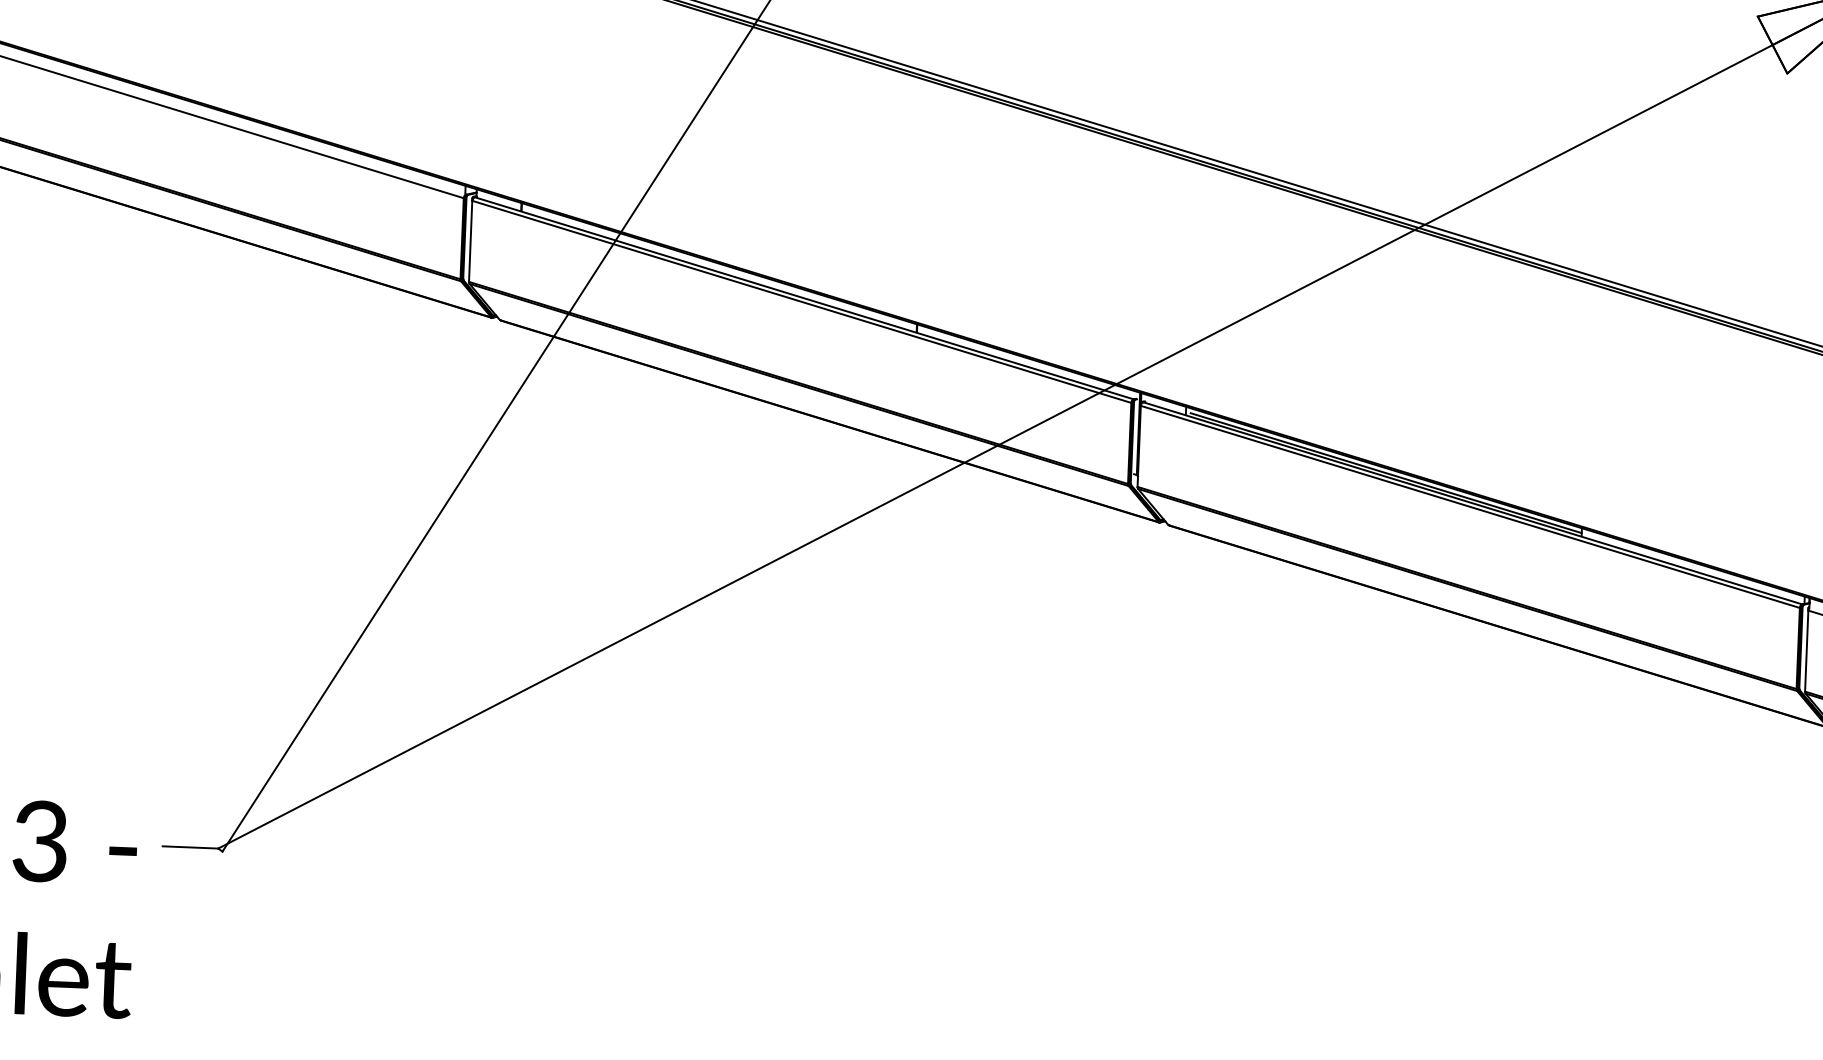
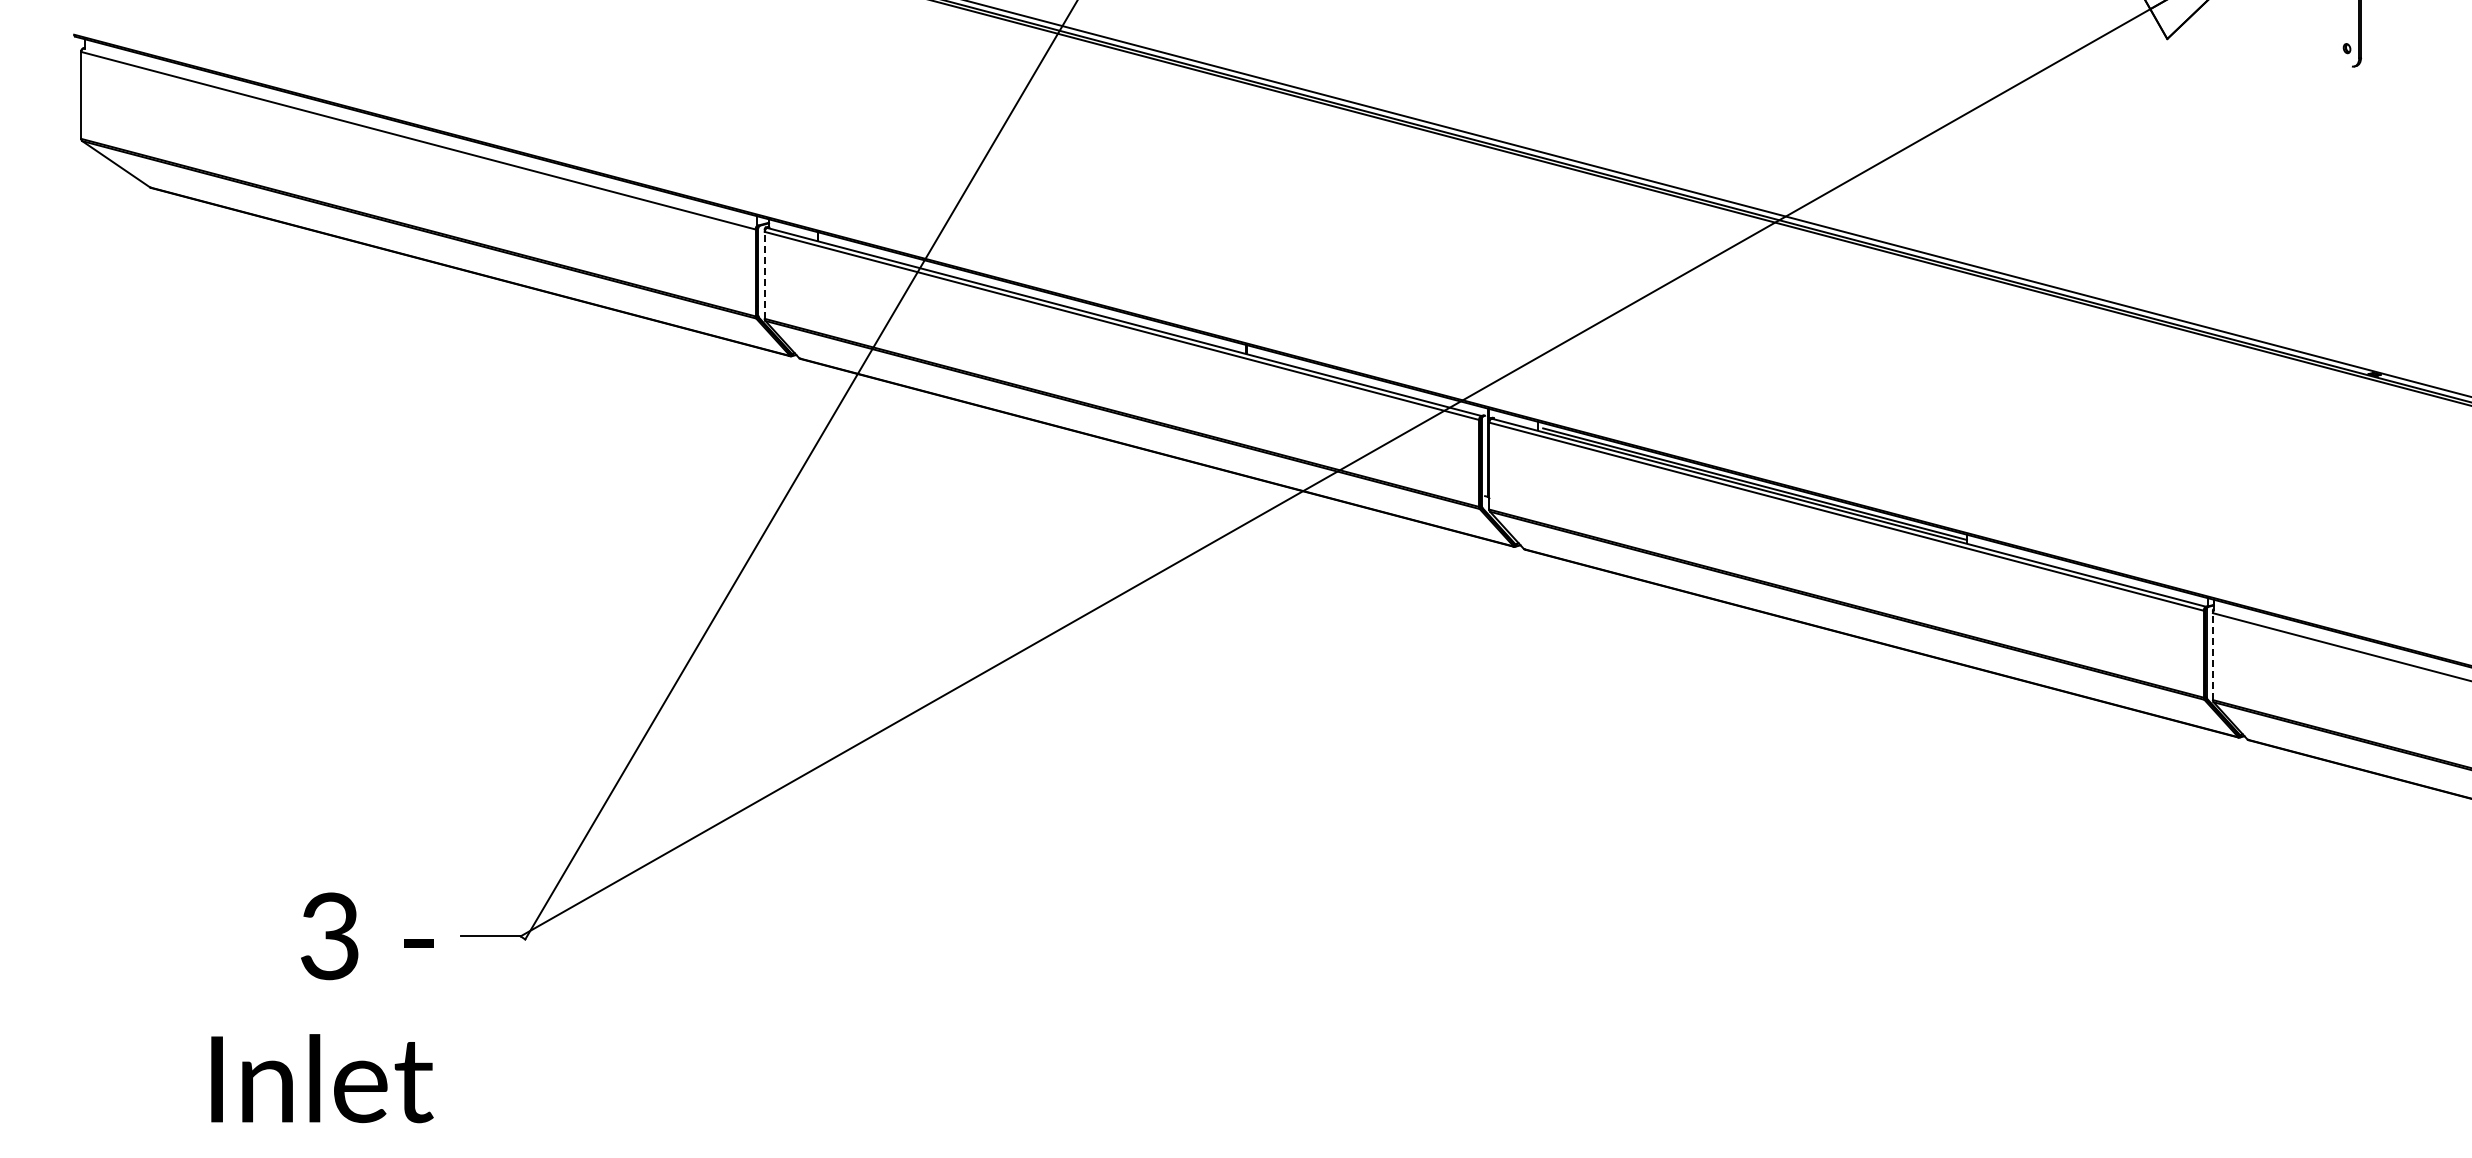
line: (470, 240) -> (764, 274), solid -> dashed
line: (1806, 650) -> (2212, 656), solid -> dashed

